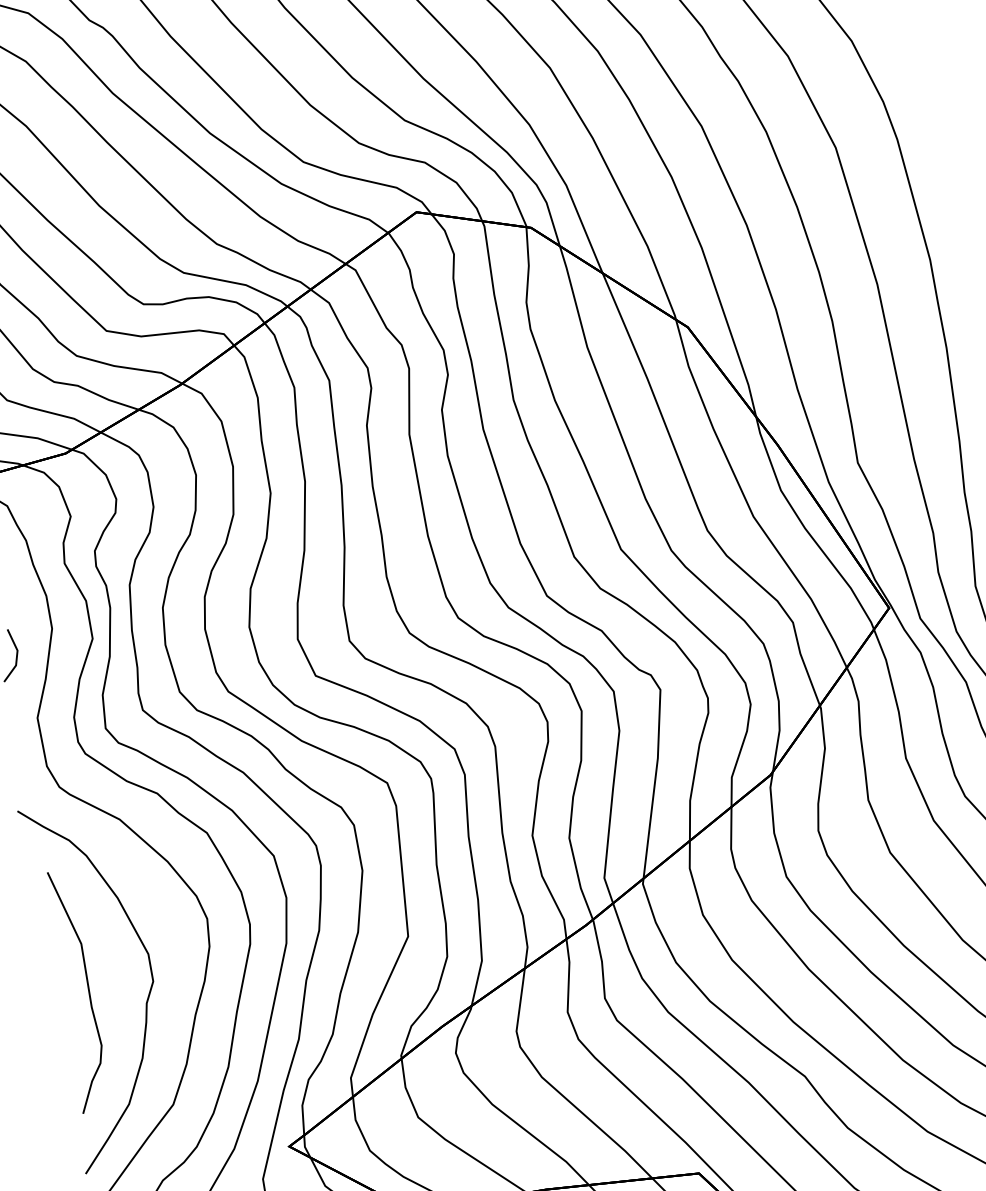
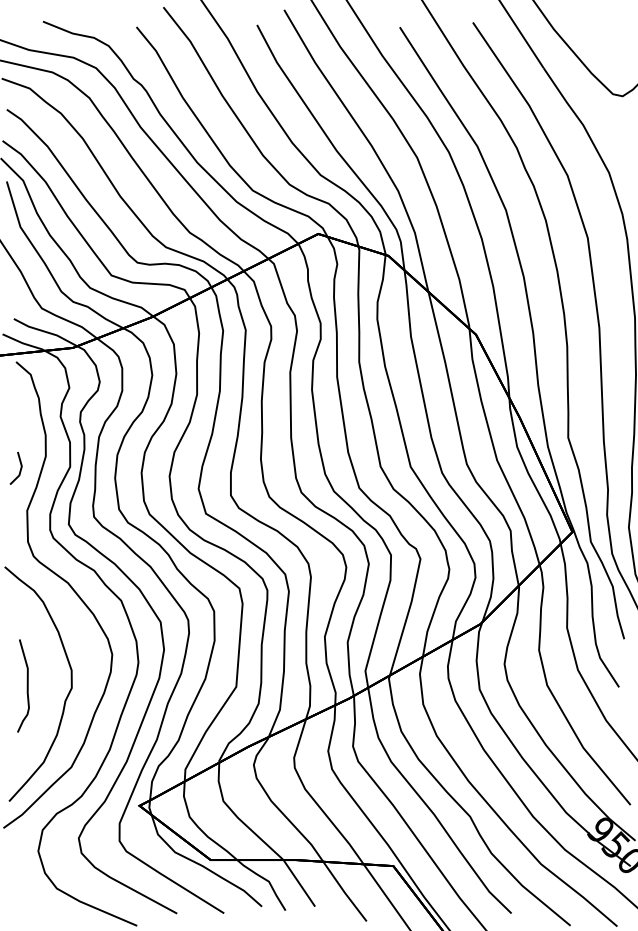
part: (77, 990) -> (23, 685), size x0.6

